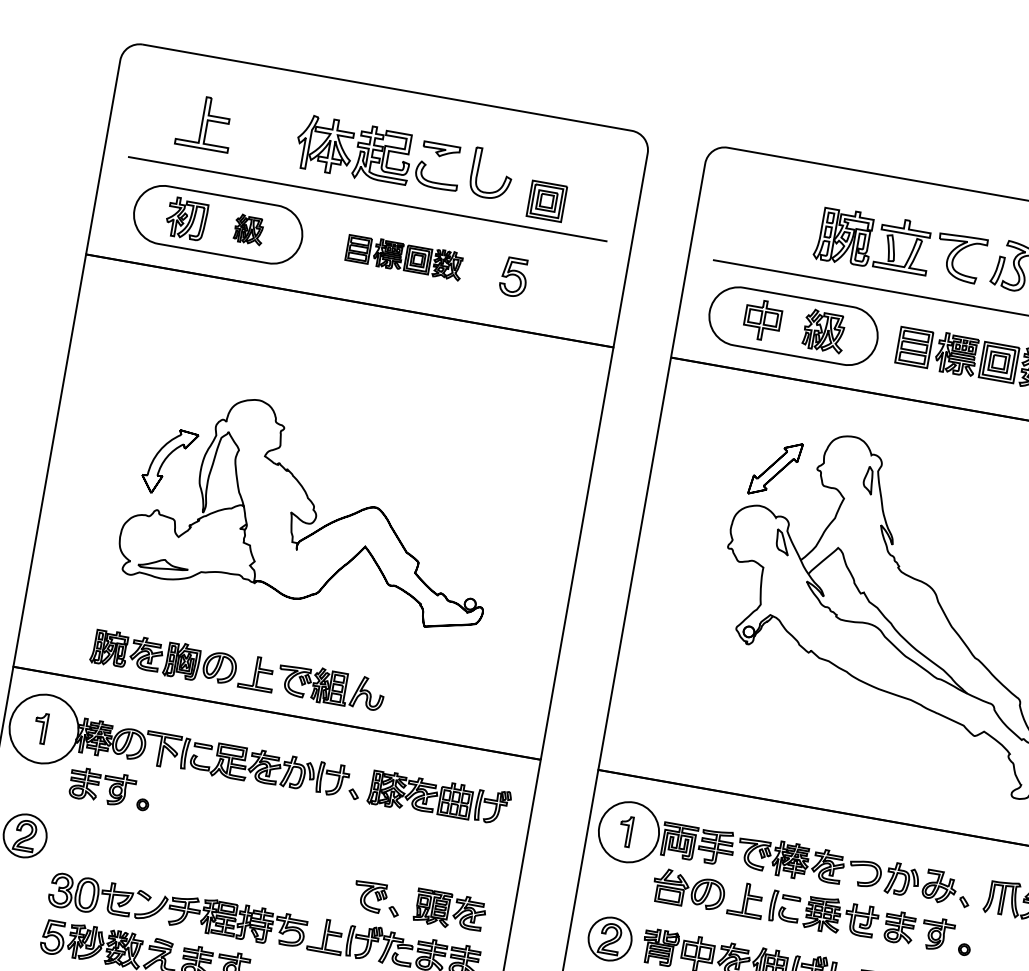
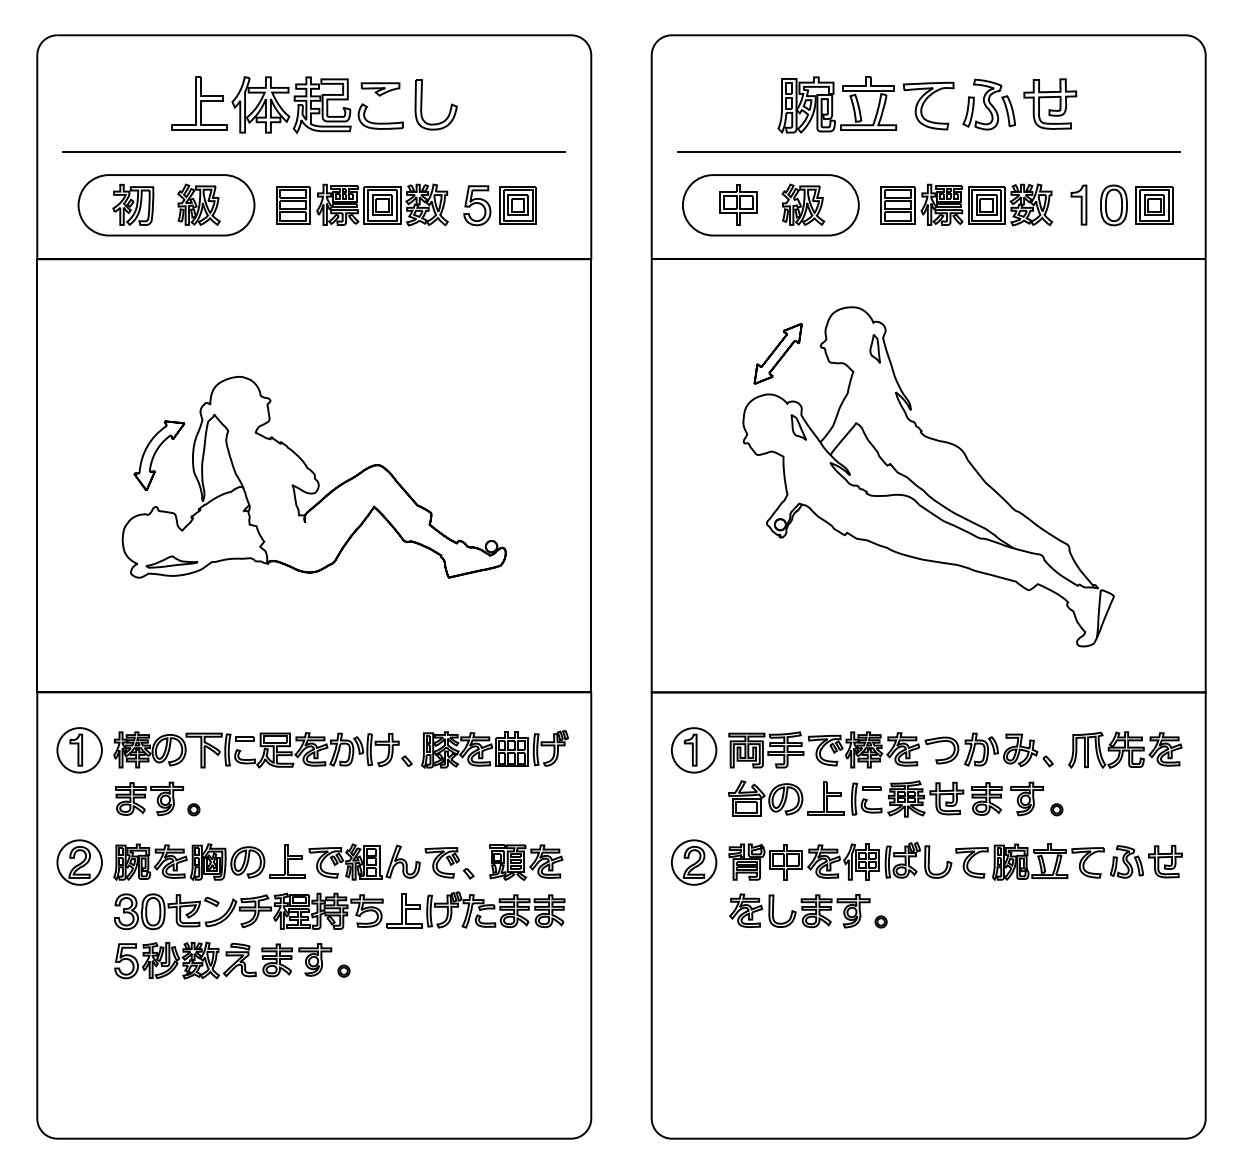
part: (205, 122) -> (199, 103), moved
part: (546, 201) -> (517, 205), moved
part: (248, 229) -> (198, 204), size x1.43
part: (404, 256) -> (362, 204), size x1.43
part: (237, 671) -> (266, 862), moved
circle: (43, 729) -> (79, 750), size x0.62
circle: (628, 832) -> (693, 750), size x0.71

